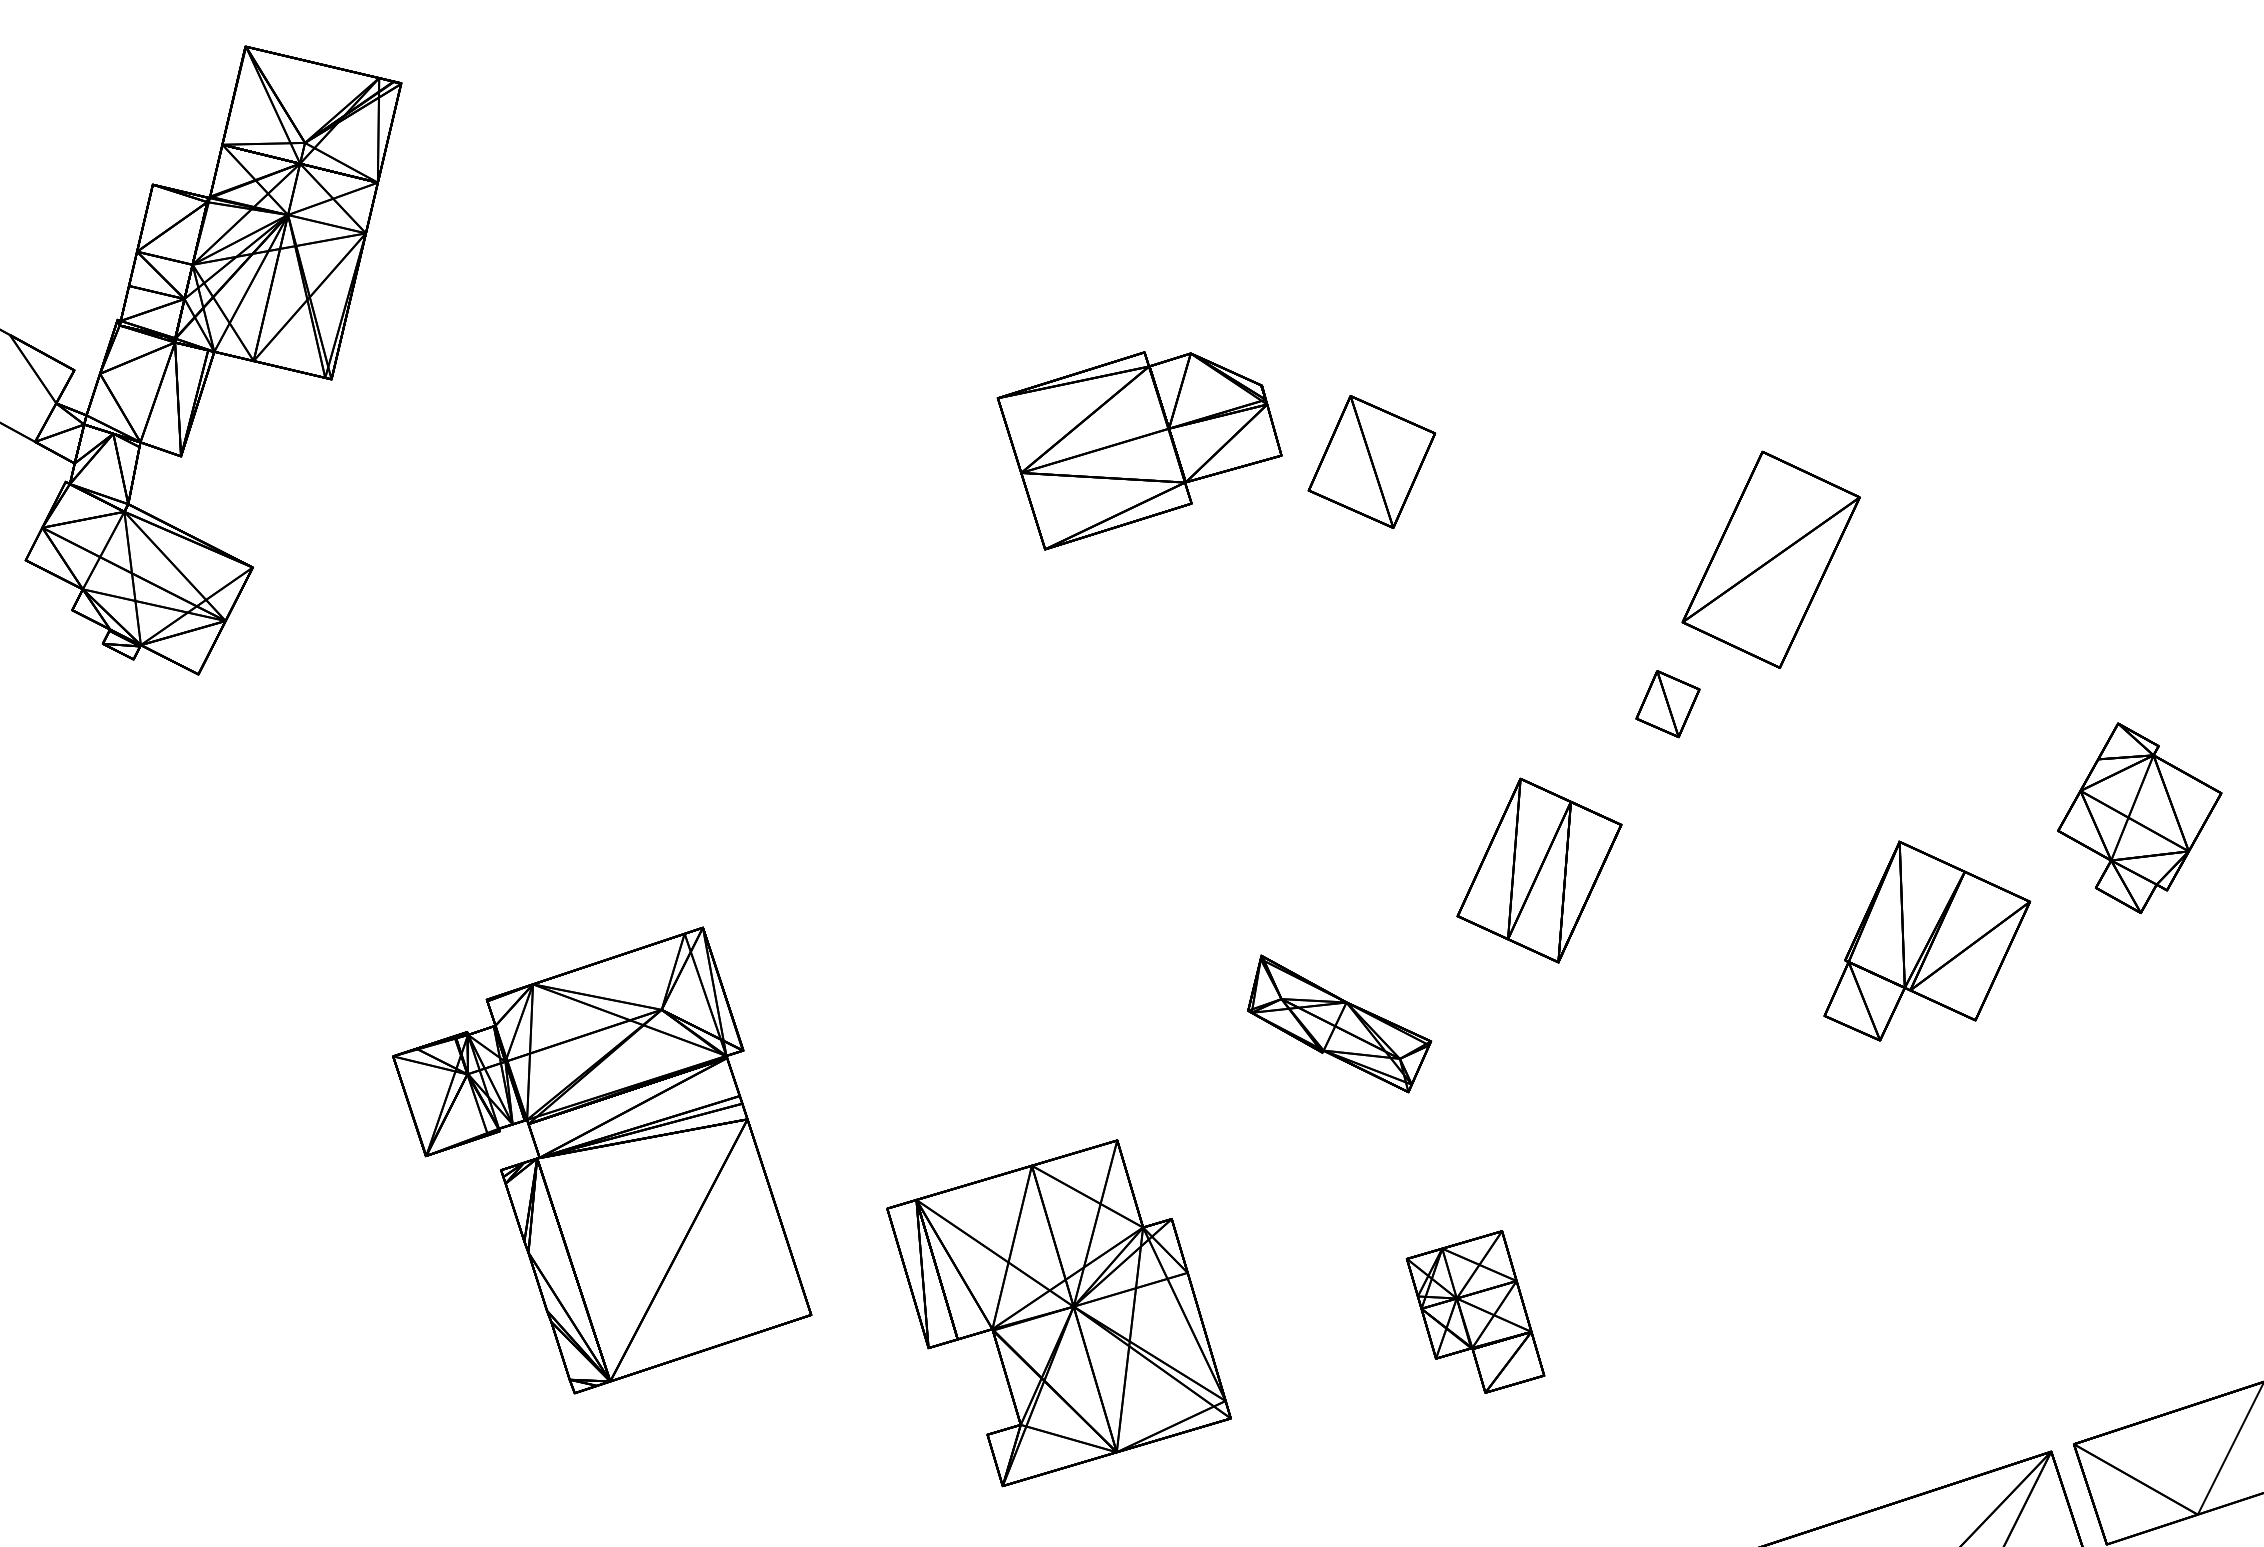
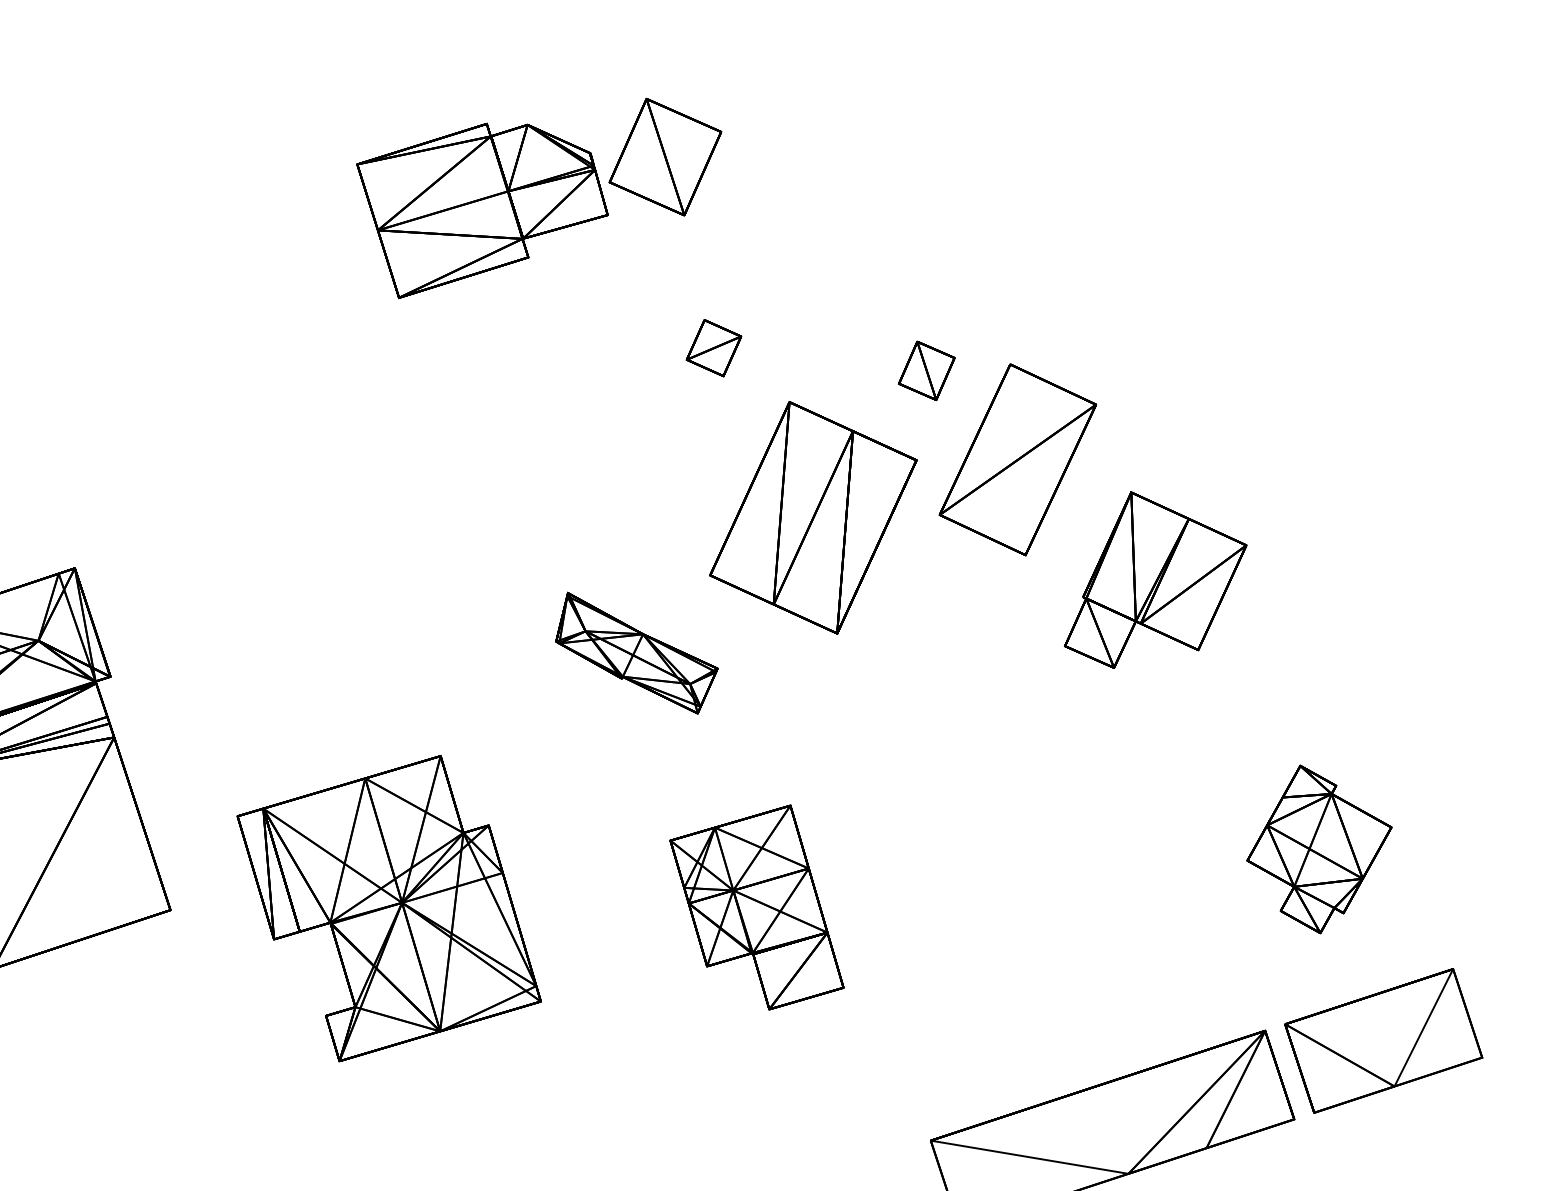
part: (1139, 450) -> (482, 210), moved
part: (1770, 559) -> (1017, 459), moved
part: (1426, 678) -> (713, 348), added
part: (2139, 818) -> (1319, 849), moved
part: (1539, 870) -> (813, 517), size x1.43
part: (1475, 1311) -> (756, 907), size x1.43

